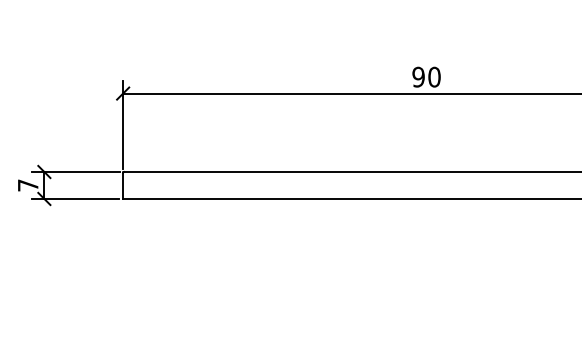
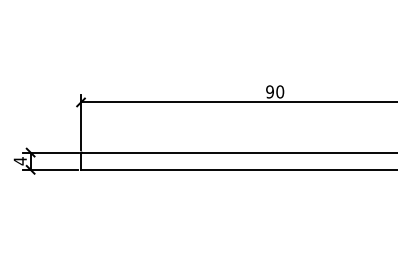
text: (26, 185) -> (19, 161), 7 -> 4

